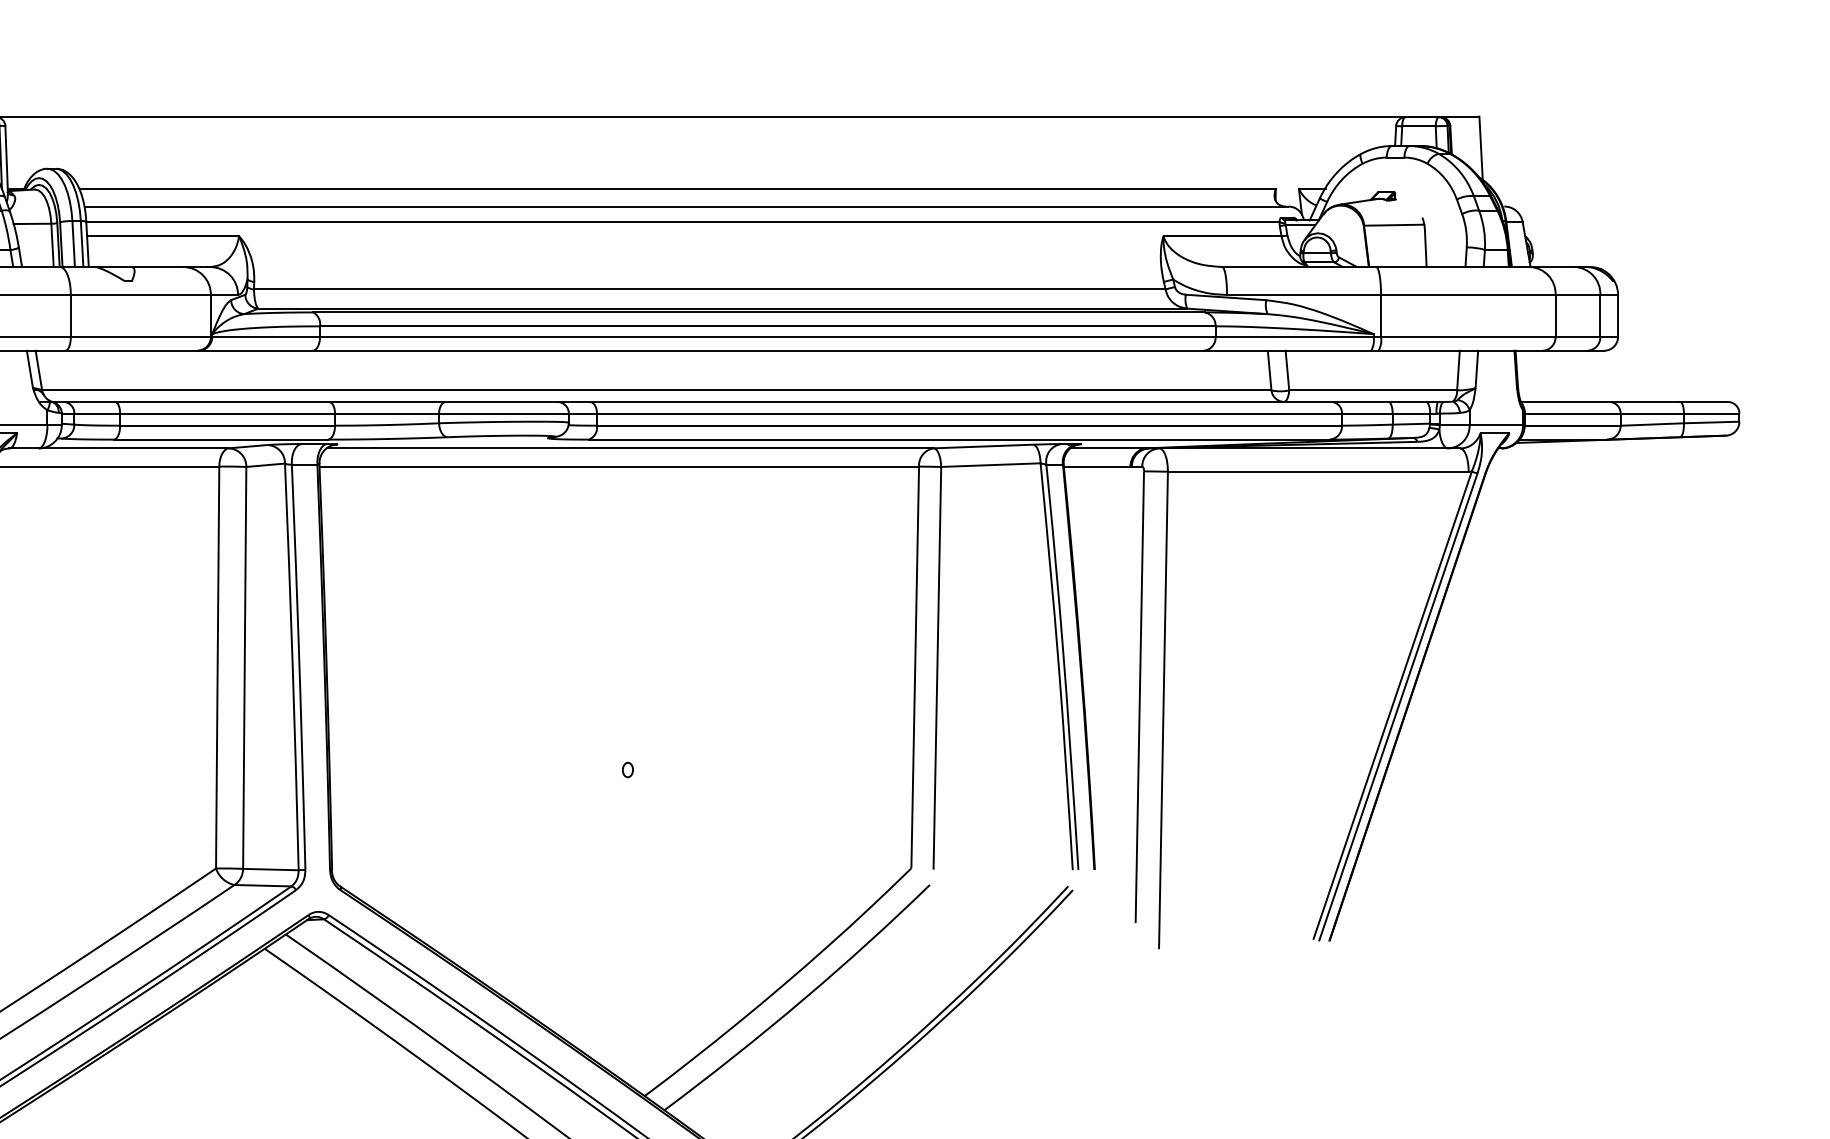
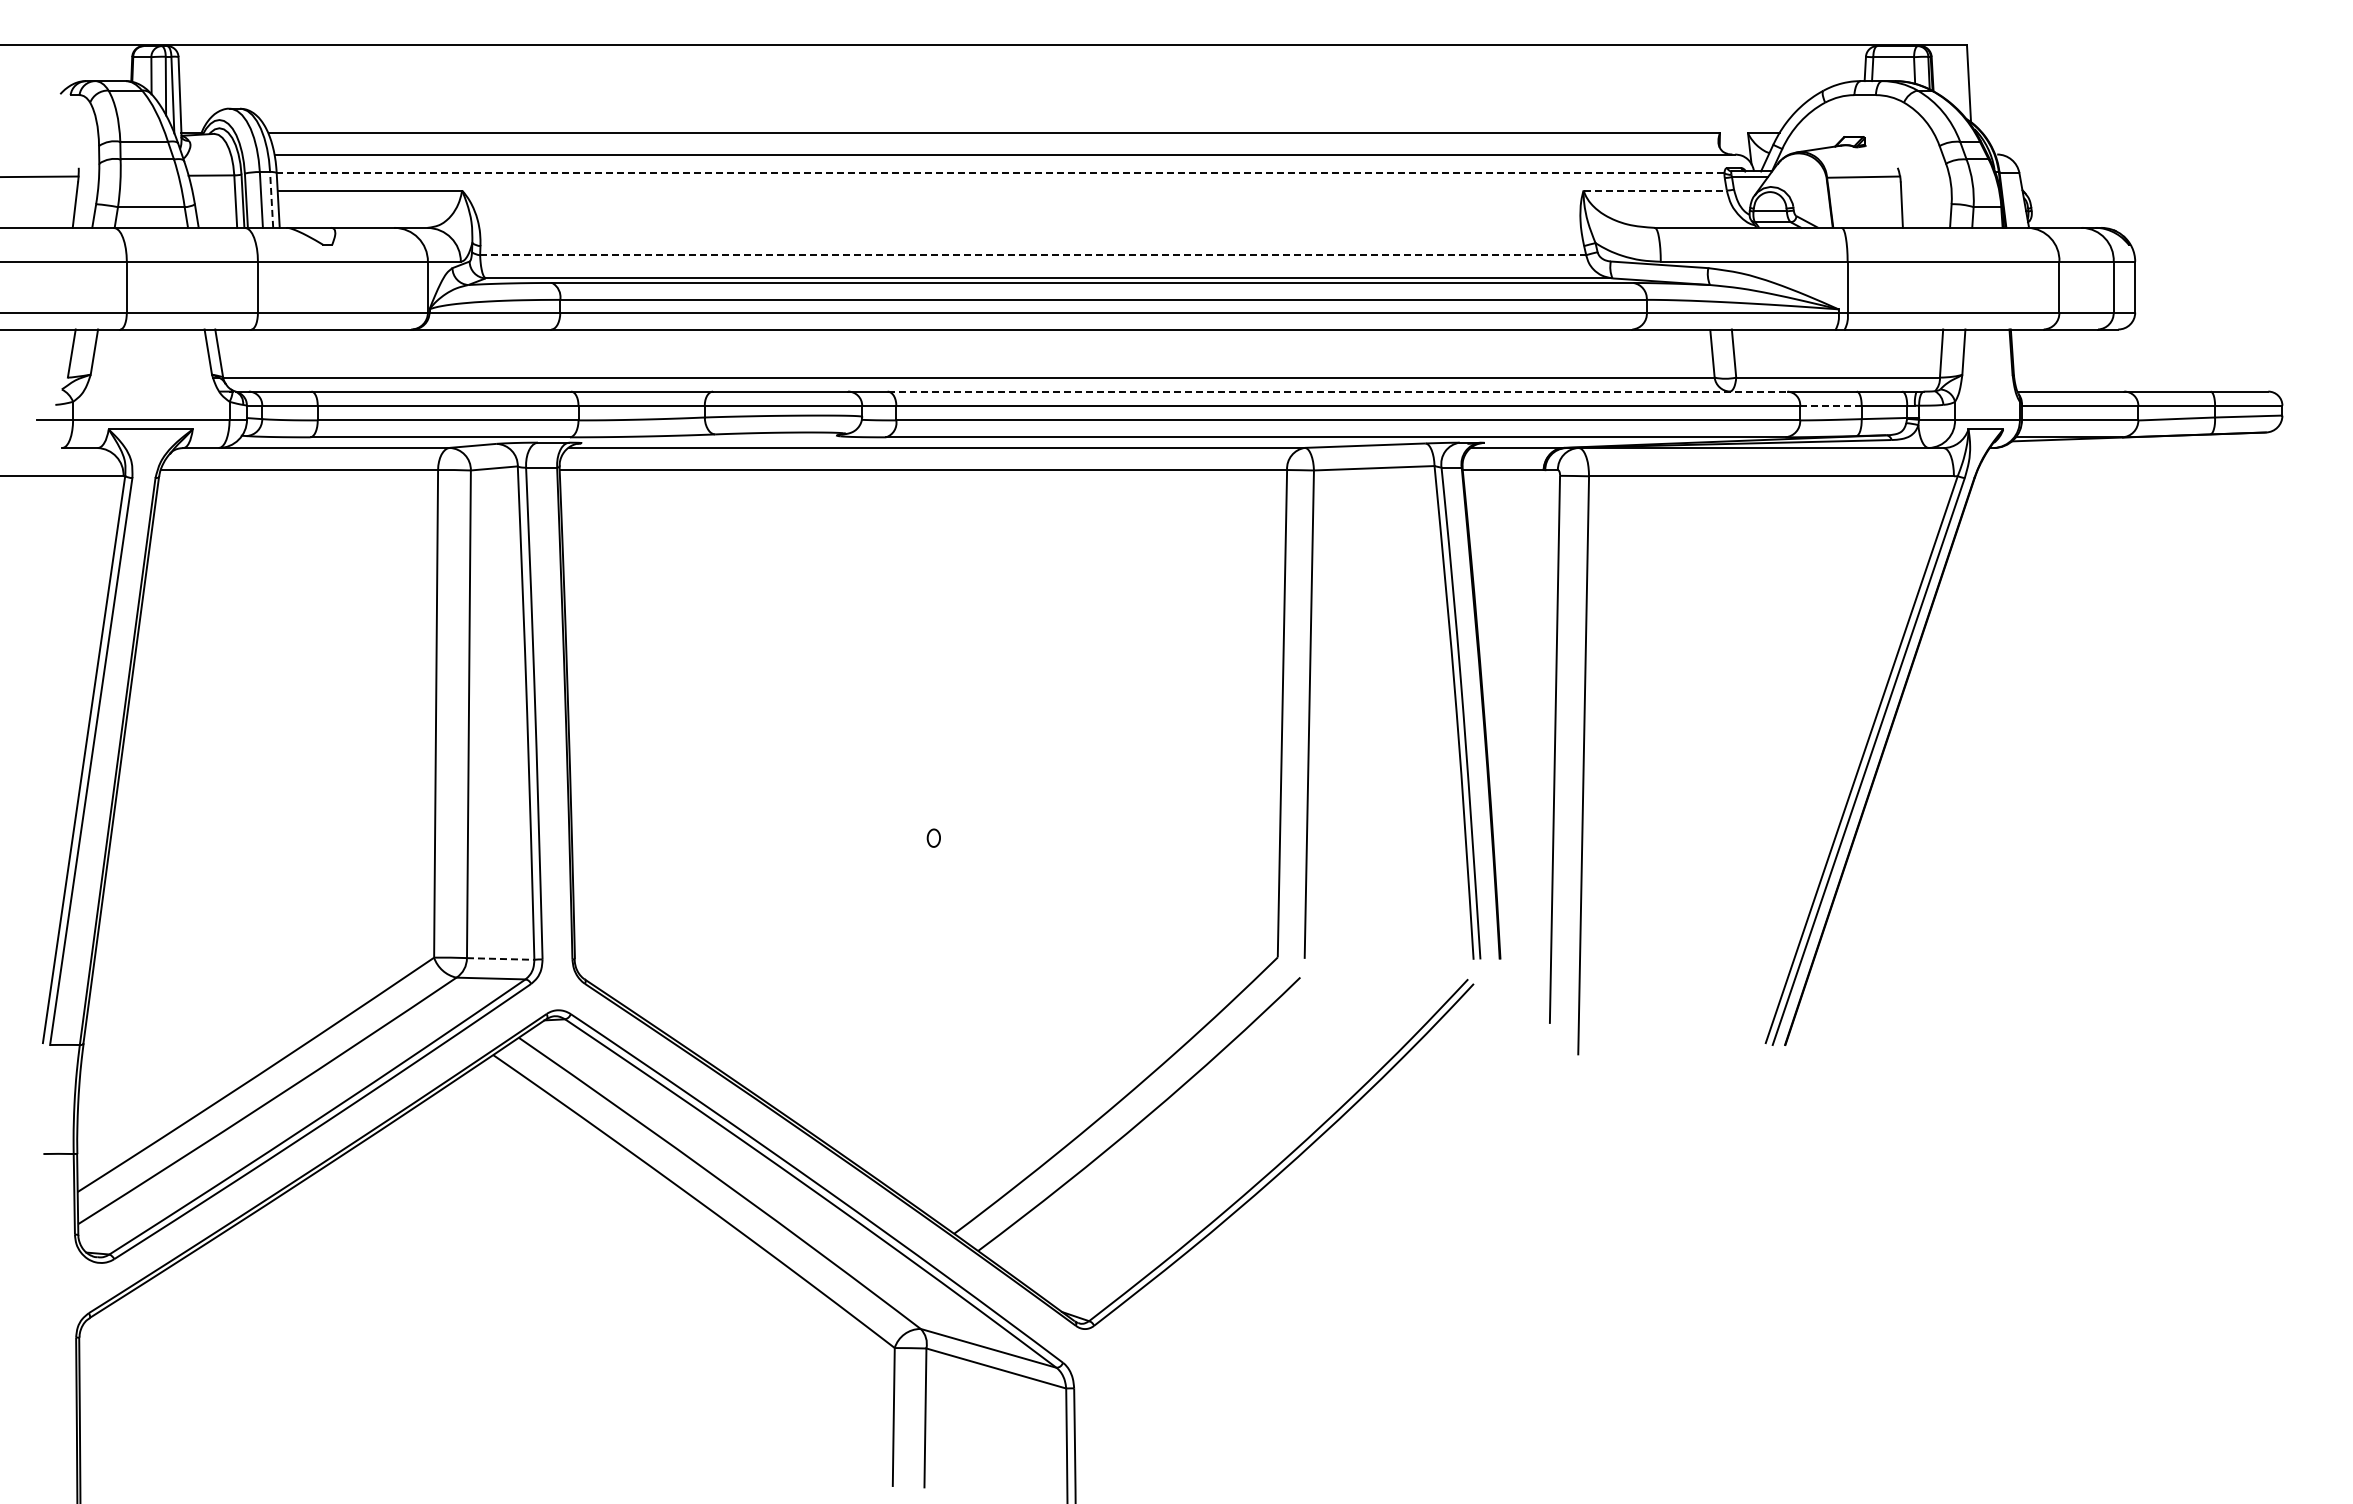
line: (682, 222) -> (1000, 173), solid -> dashed
line: (1222, 236) -> (1655, 190), solid -> dashed
line: (82, 243) -> (271, 199), solid -> dashed
line: (710, 289) -> (1033, 255), solid -> dashed
line: (960, 401) -> (1337, 391), solid -> dashed
line: (1366, 413) -> (1830, 405), solid -> dashed
line: (270, 869) -> (500, 958), solid -> dashed

